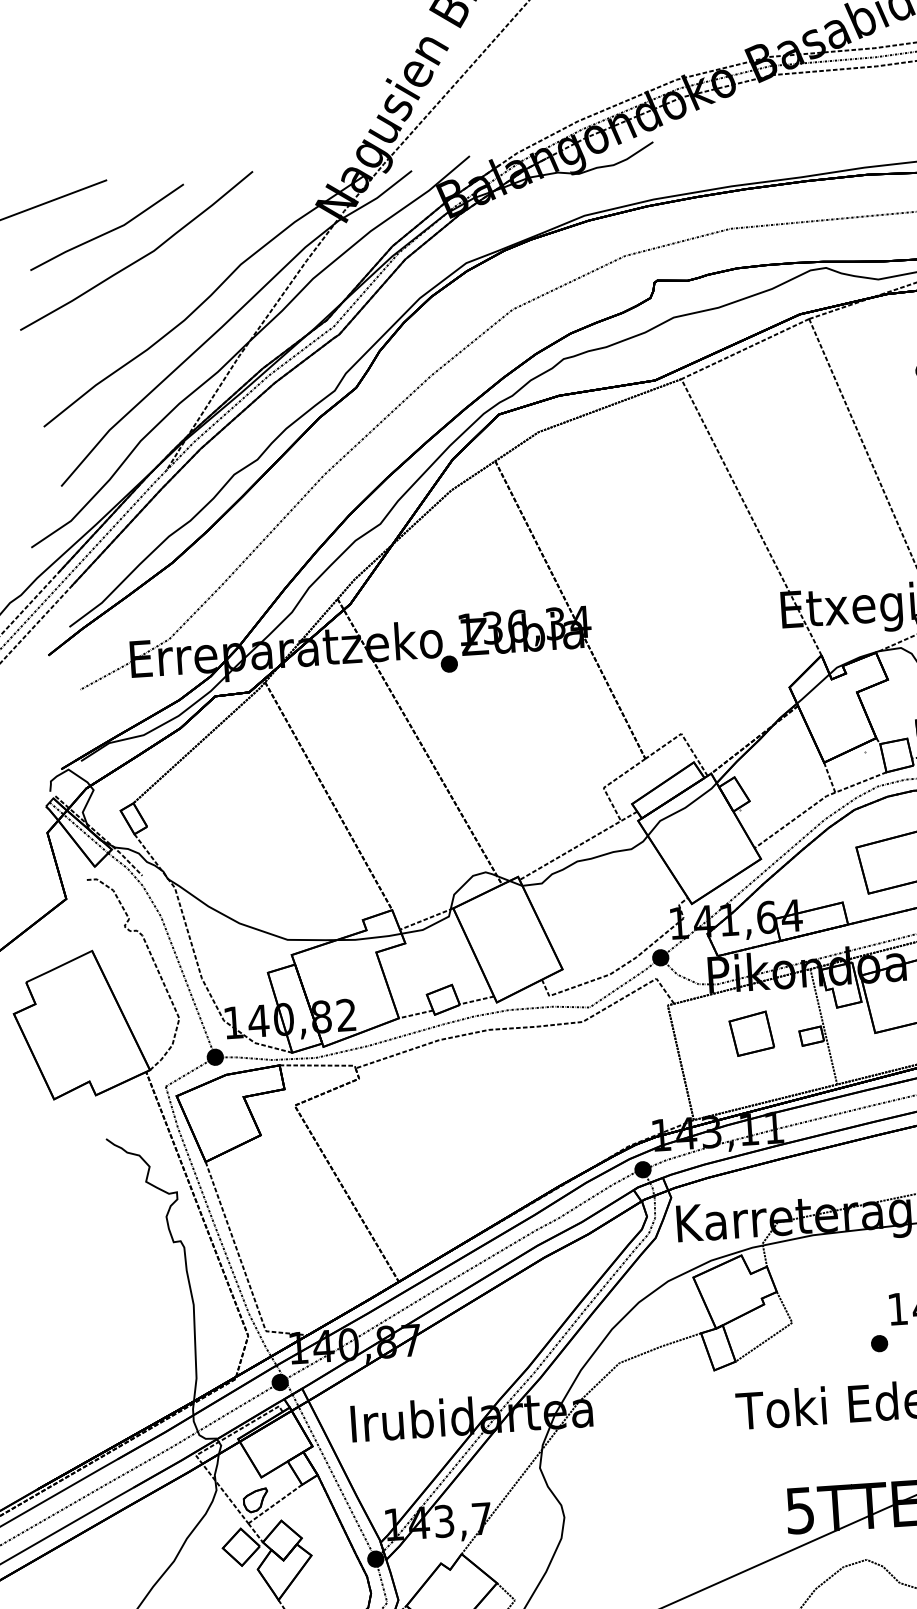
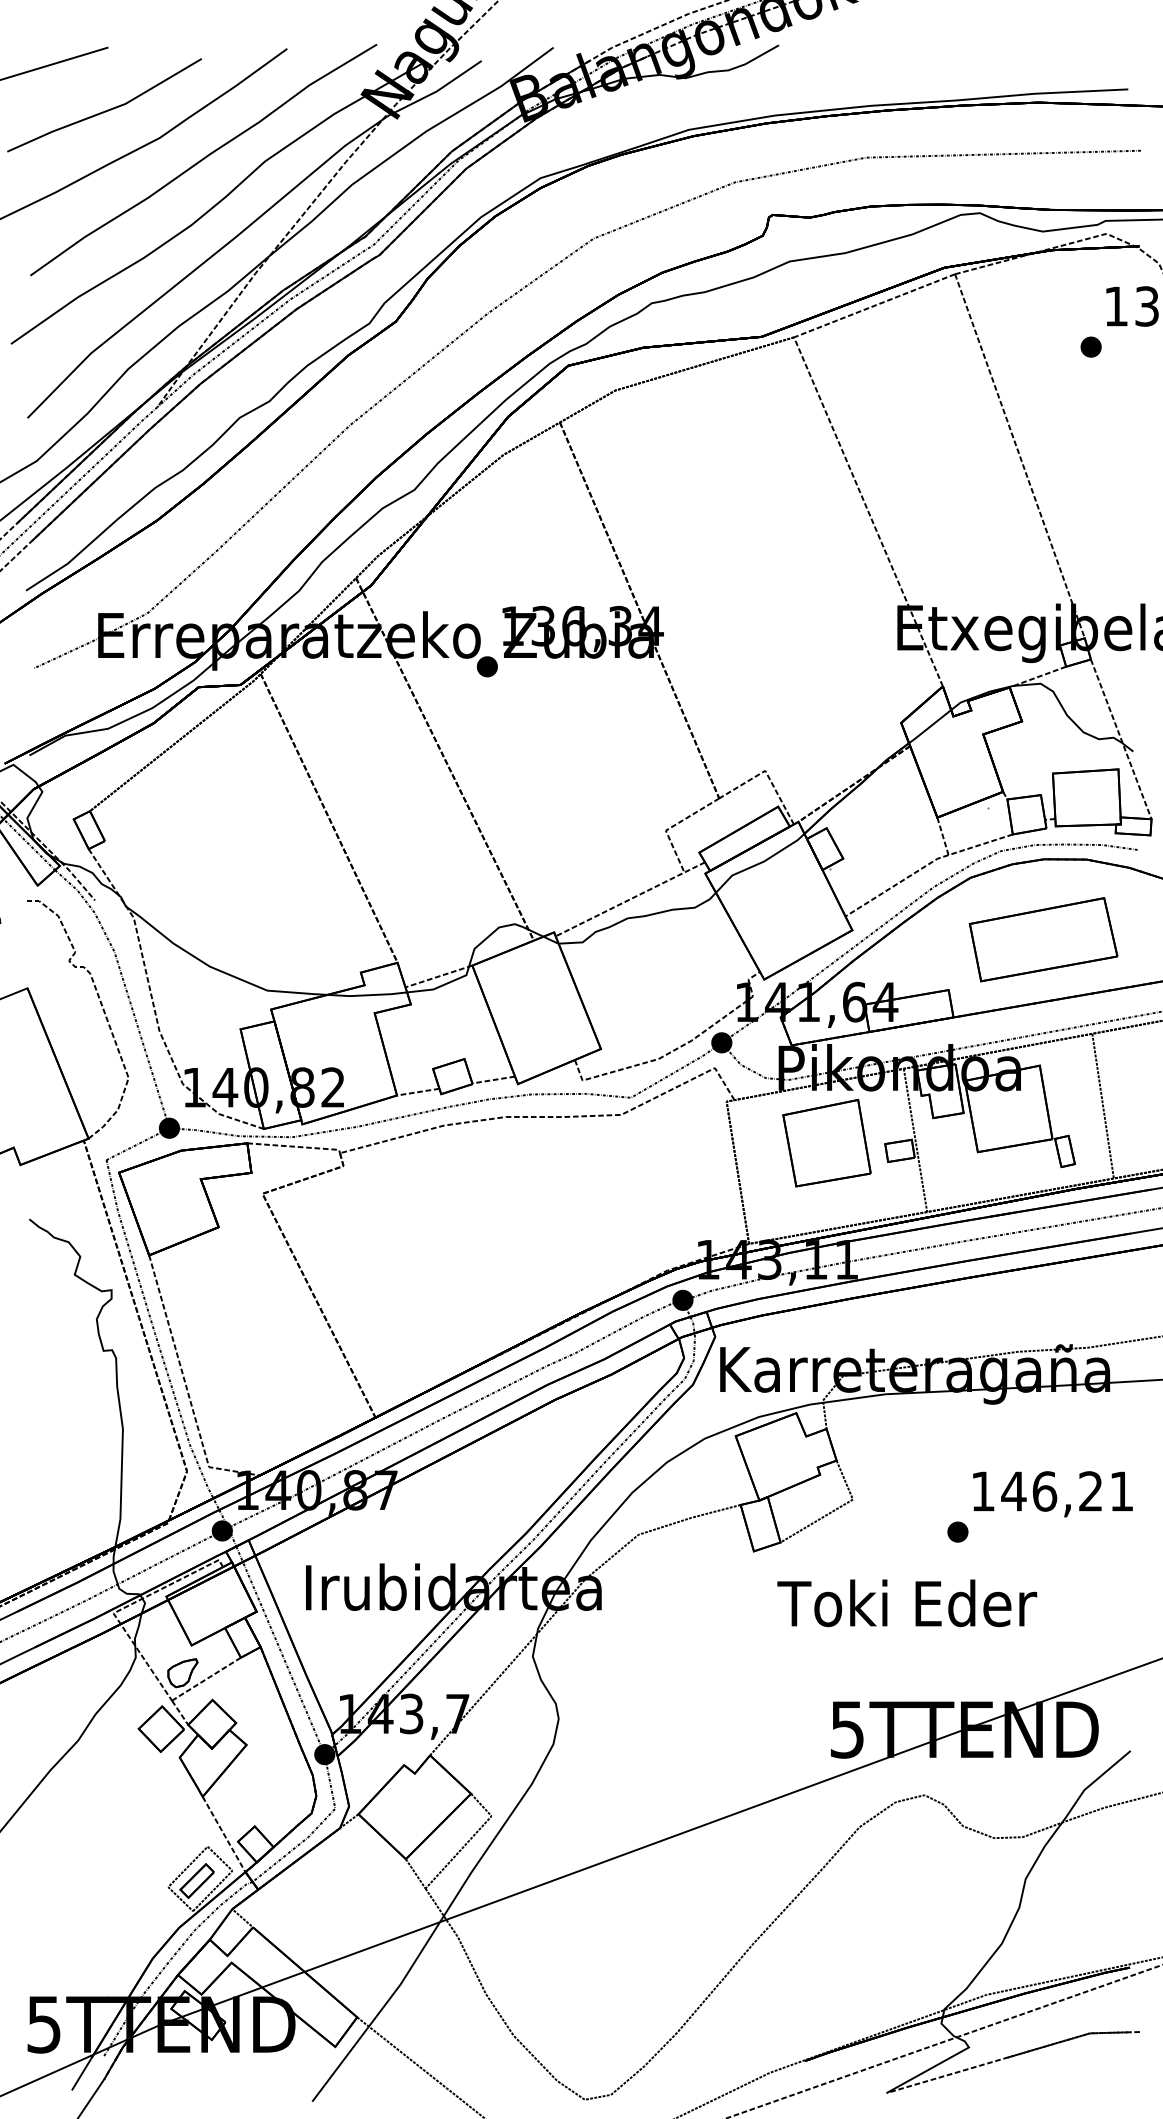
curve: (190, 266) -> (203, 159), added
part: (751, 1033) -> (826, 1142), size x1.67

